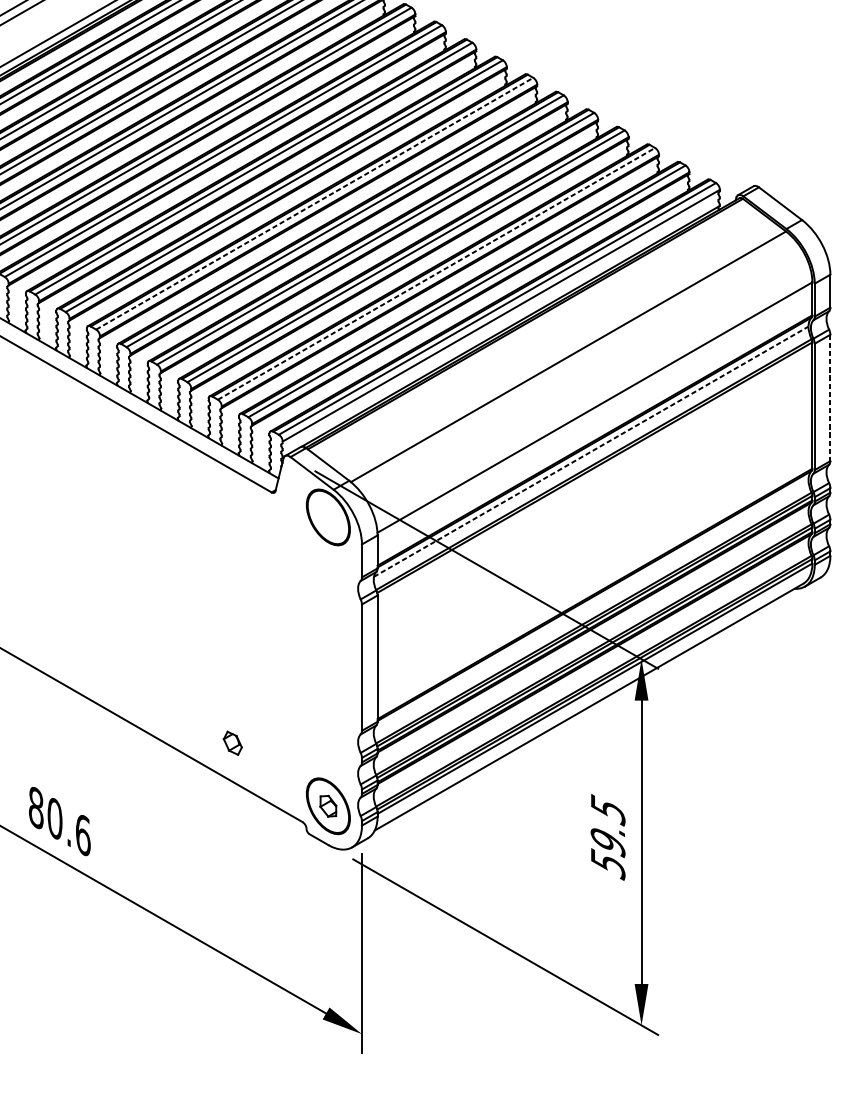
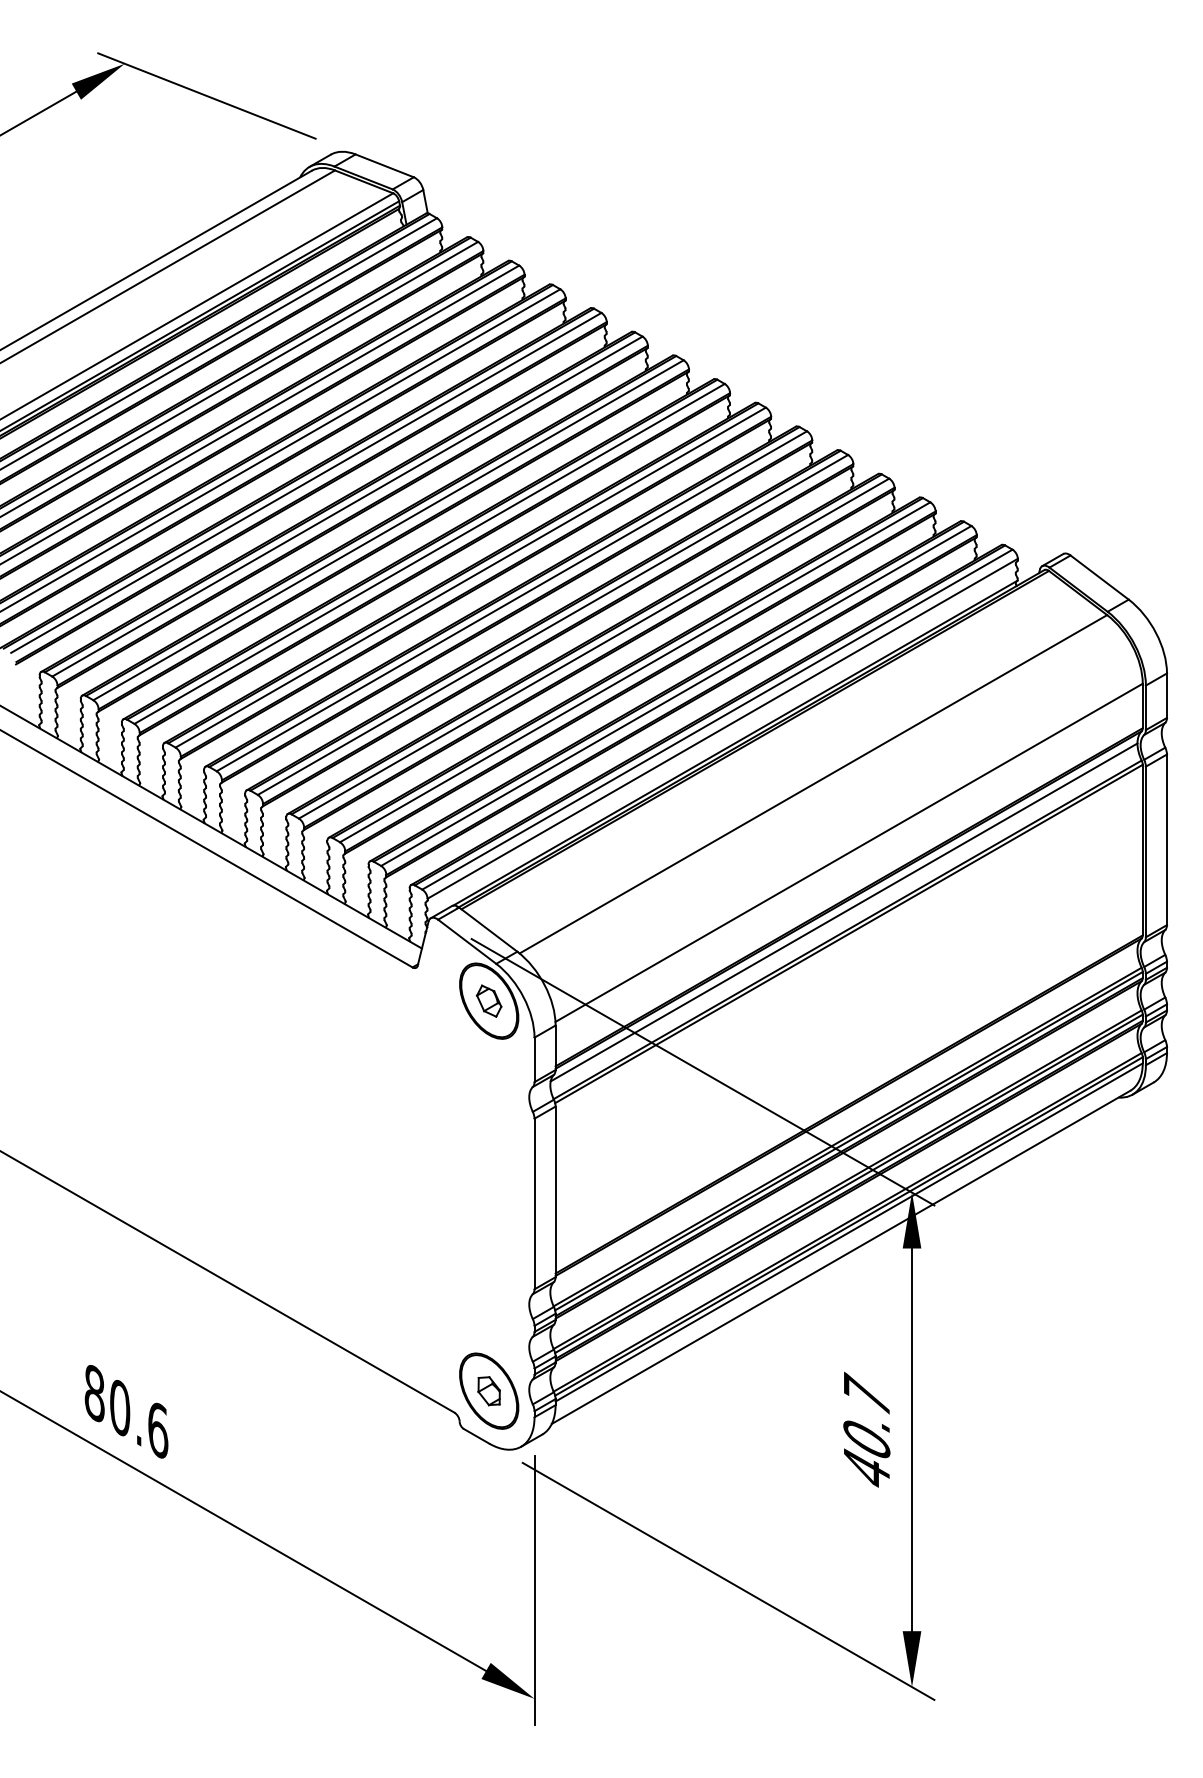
line: (314, 203) -> (470, 577), dashed -> solid
line: (436, 274) -> (635, 672), dashed -> solid
line: (830, 398) -> (1166, 840), dashed -> solid
line: (591, 451) -> (844, 912), dashed -> solid
part: (232, 742) -> (488, 1000), moved
text: (607, 836) -> (866, 1431), 59.5 -> 40.7

